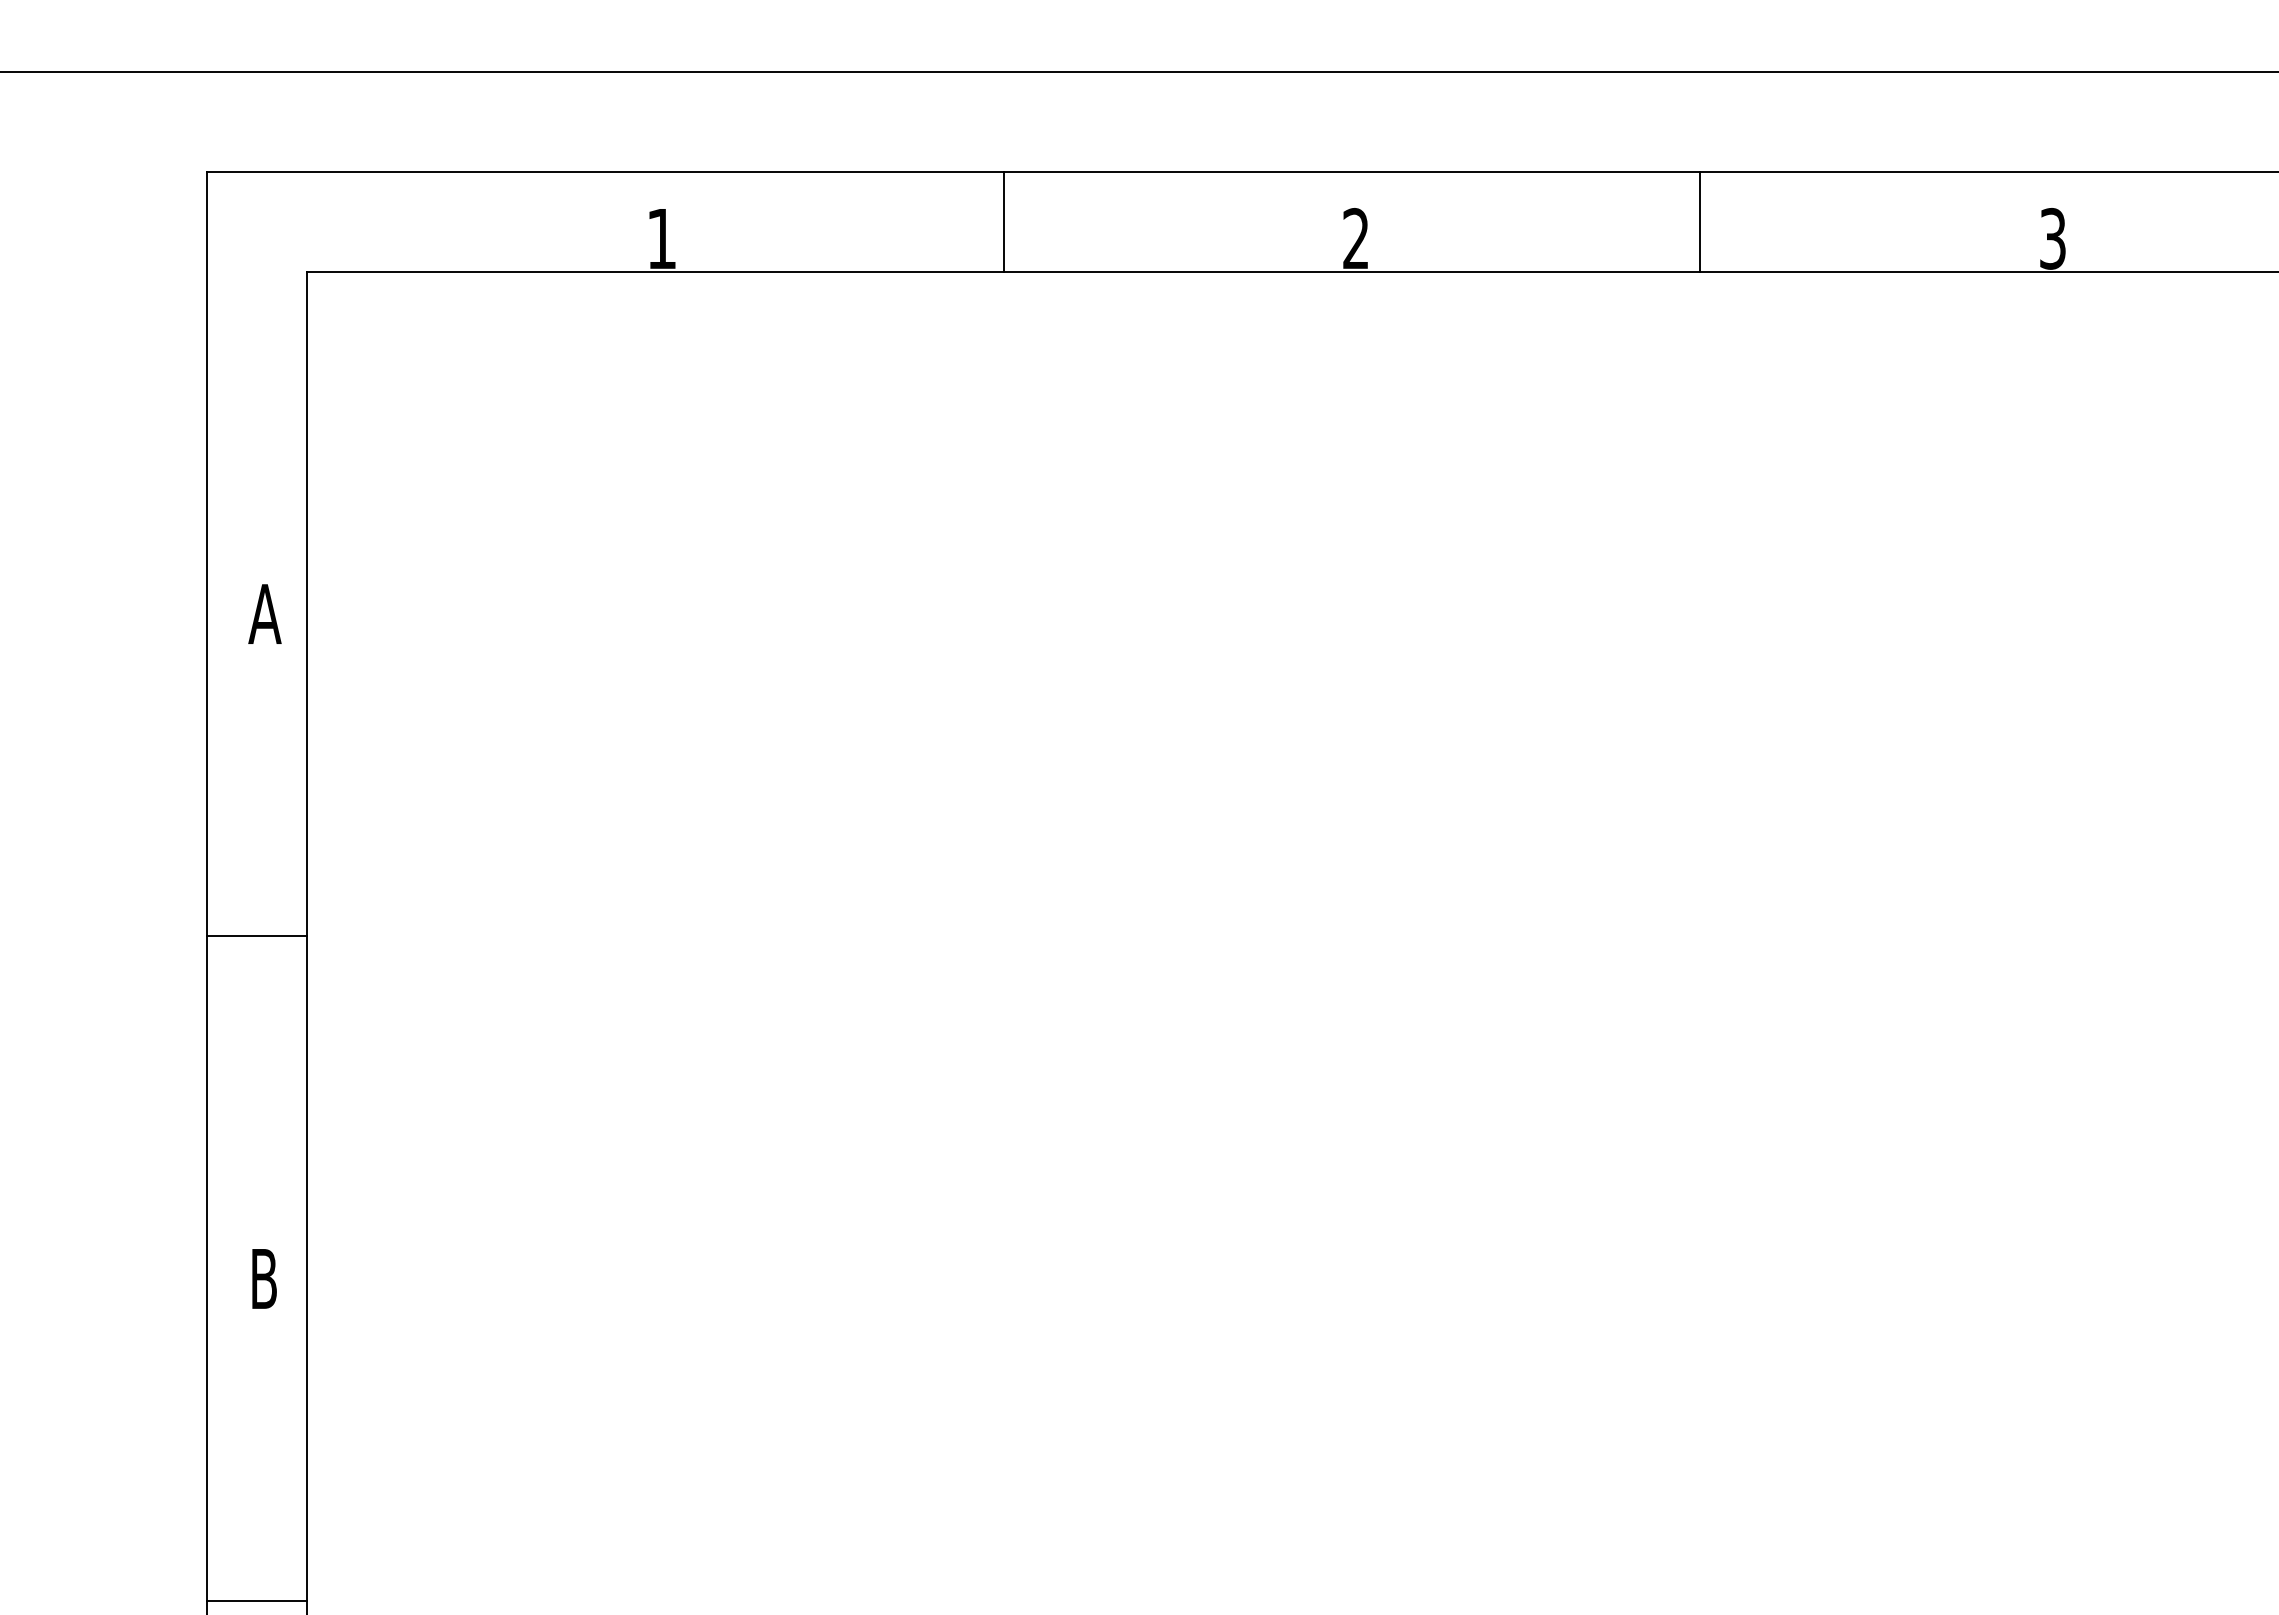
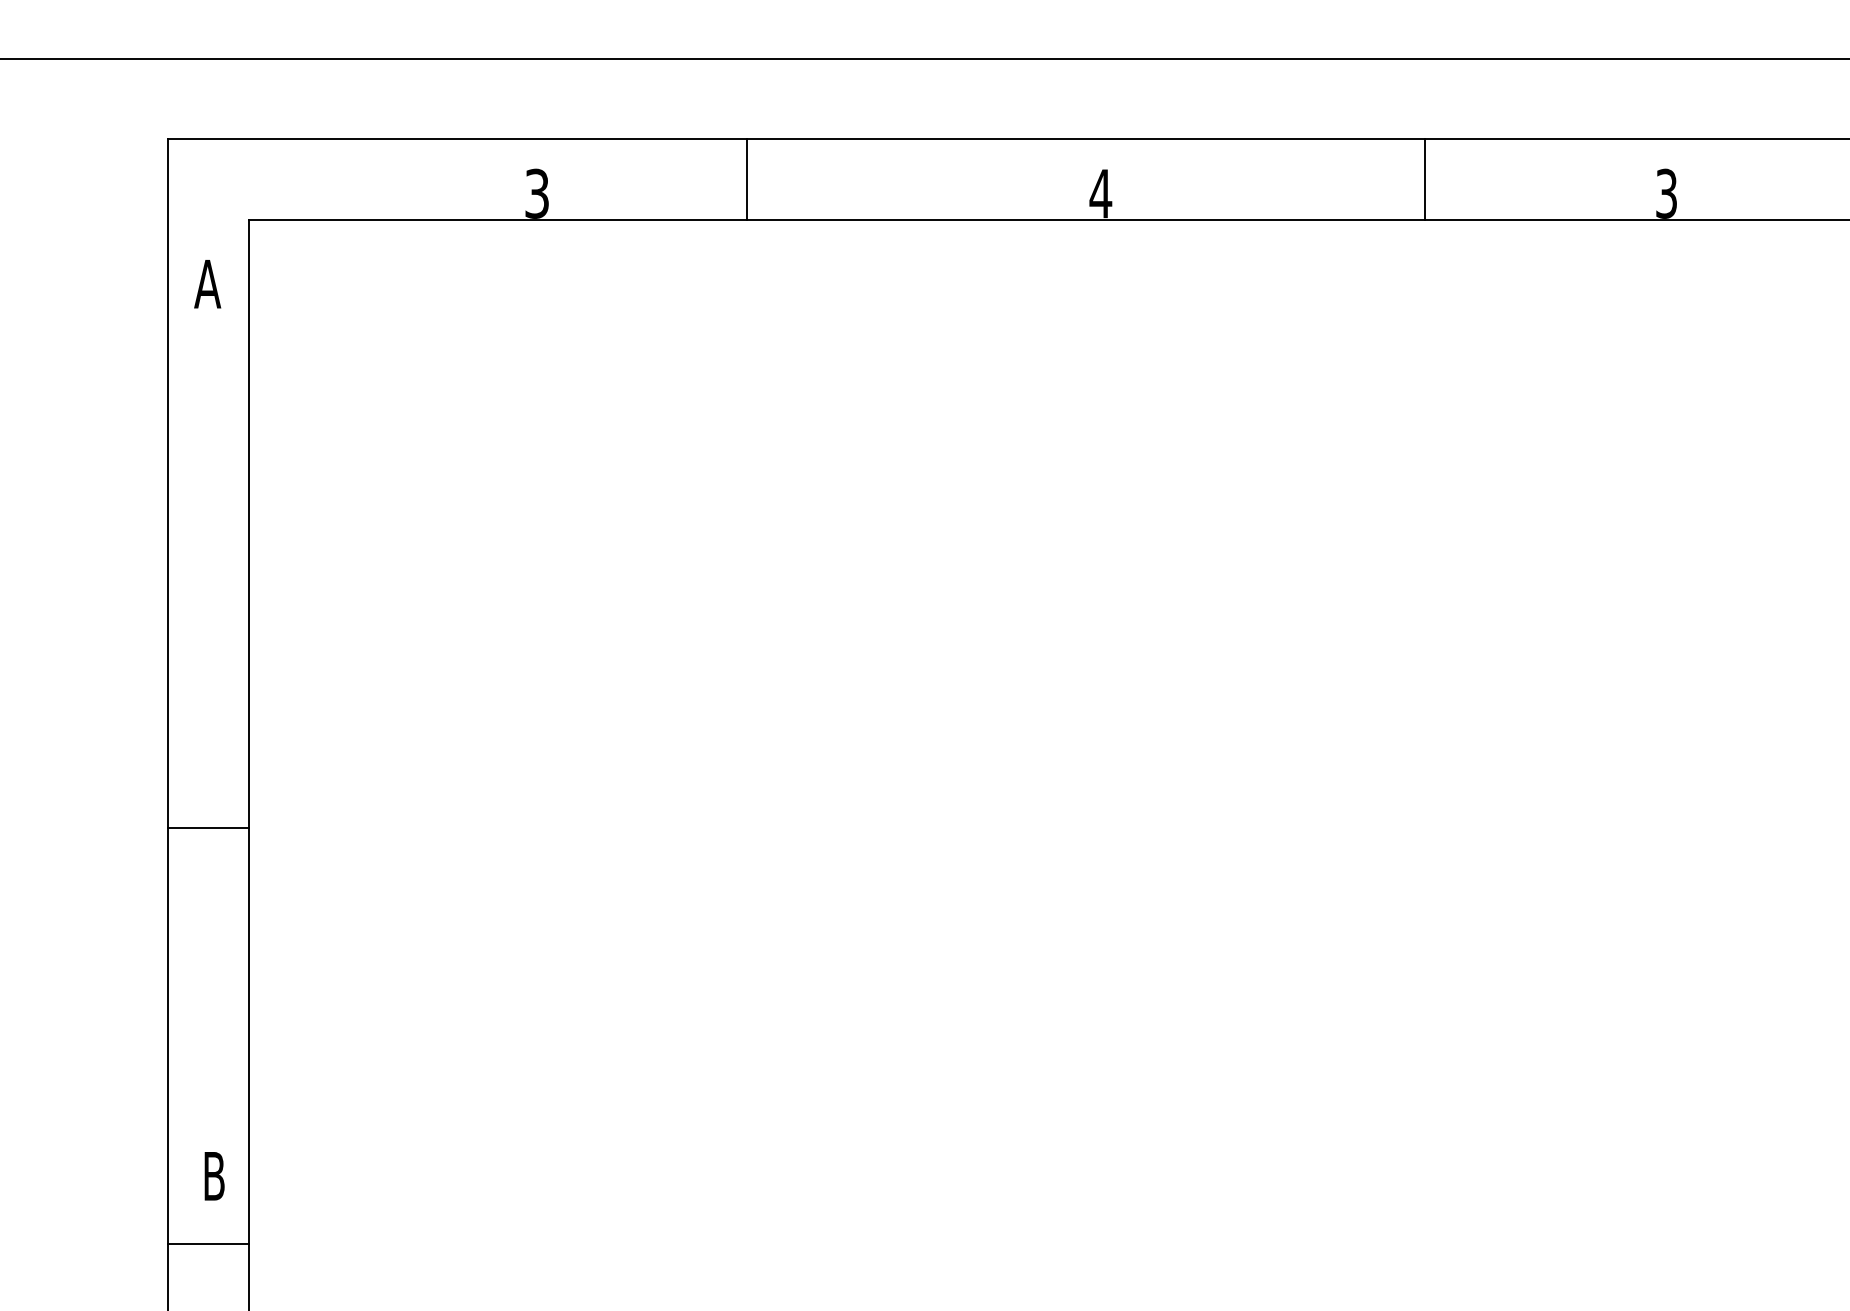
line: (1003, 221) -> (746, 179), moved
line: (1700, 221) -> (1425, 179), moved
text: (1356, 237) -> (1101, 192), 2 -> 4
text: (661, 238) -> (536, 193), 1 -> 3
text: (264, 613) -> (207, 283), moved
line: (256, 936) -> (208, 828), moved
text: (264, 1278) -> (214, 1175), moved
line: (256, 1600) -> (208, 1244), moved

